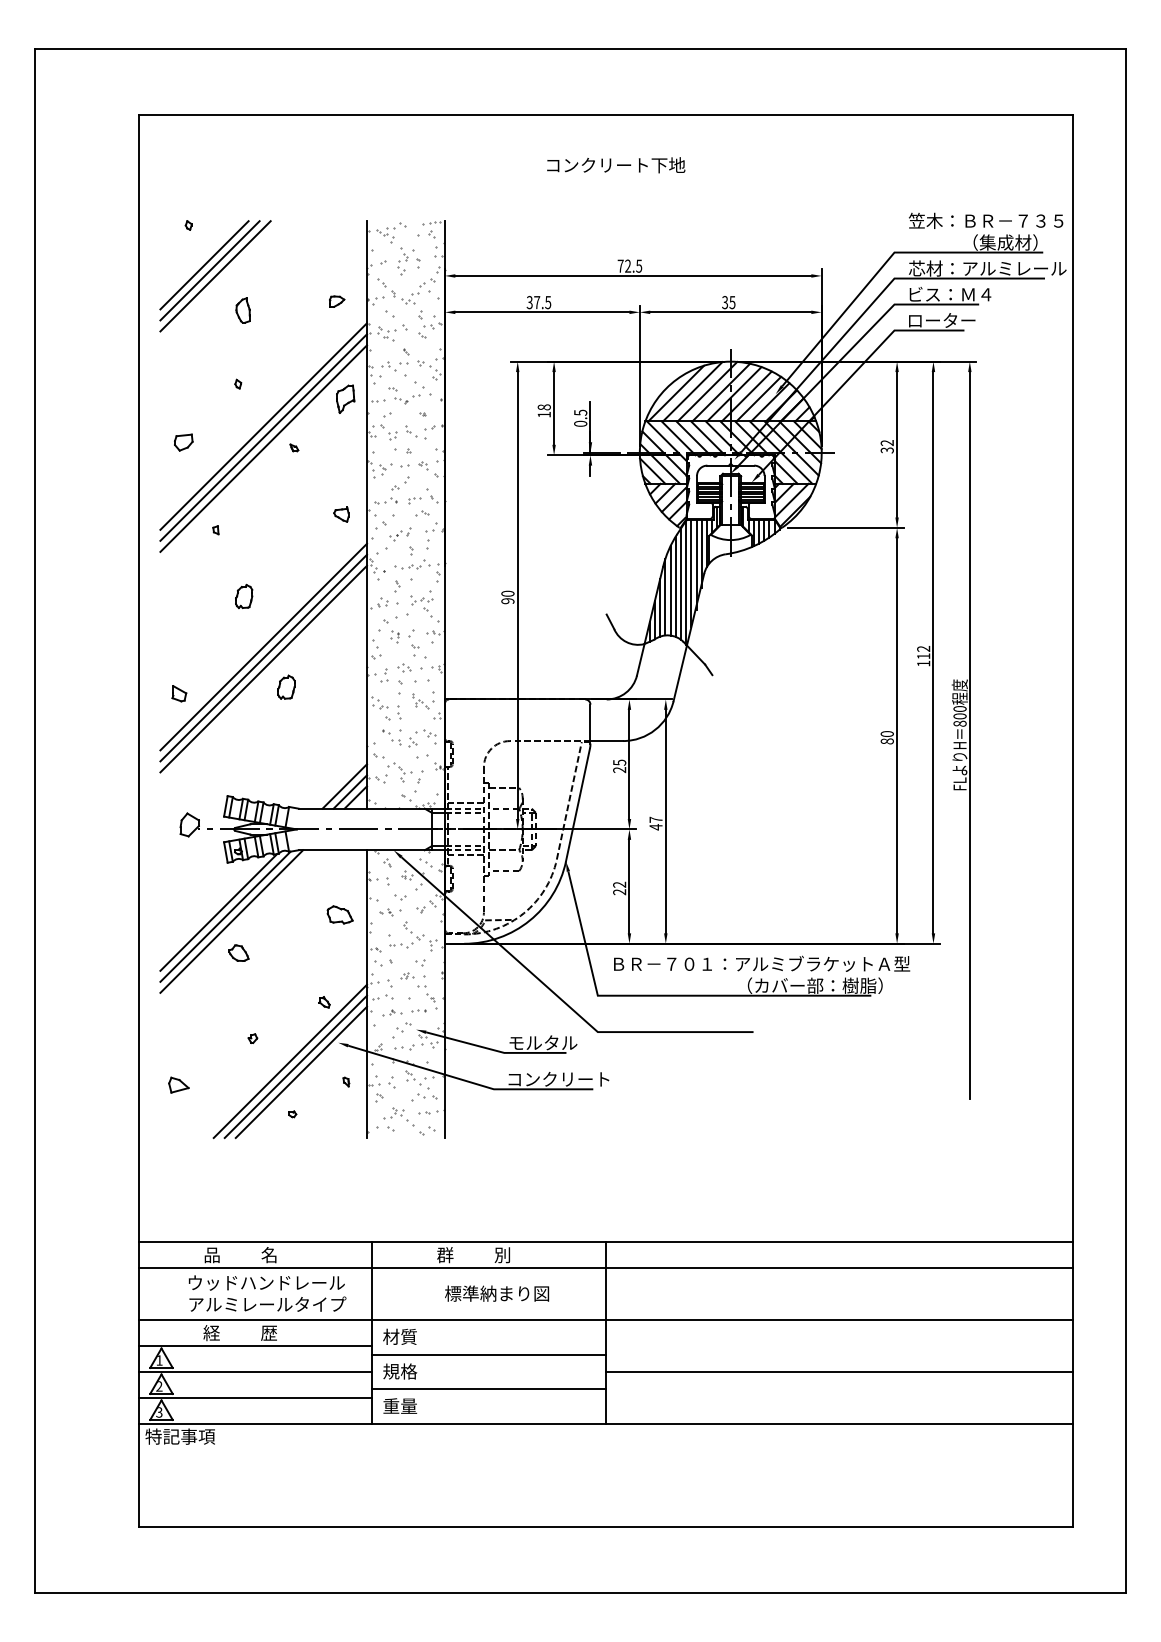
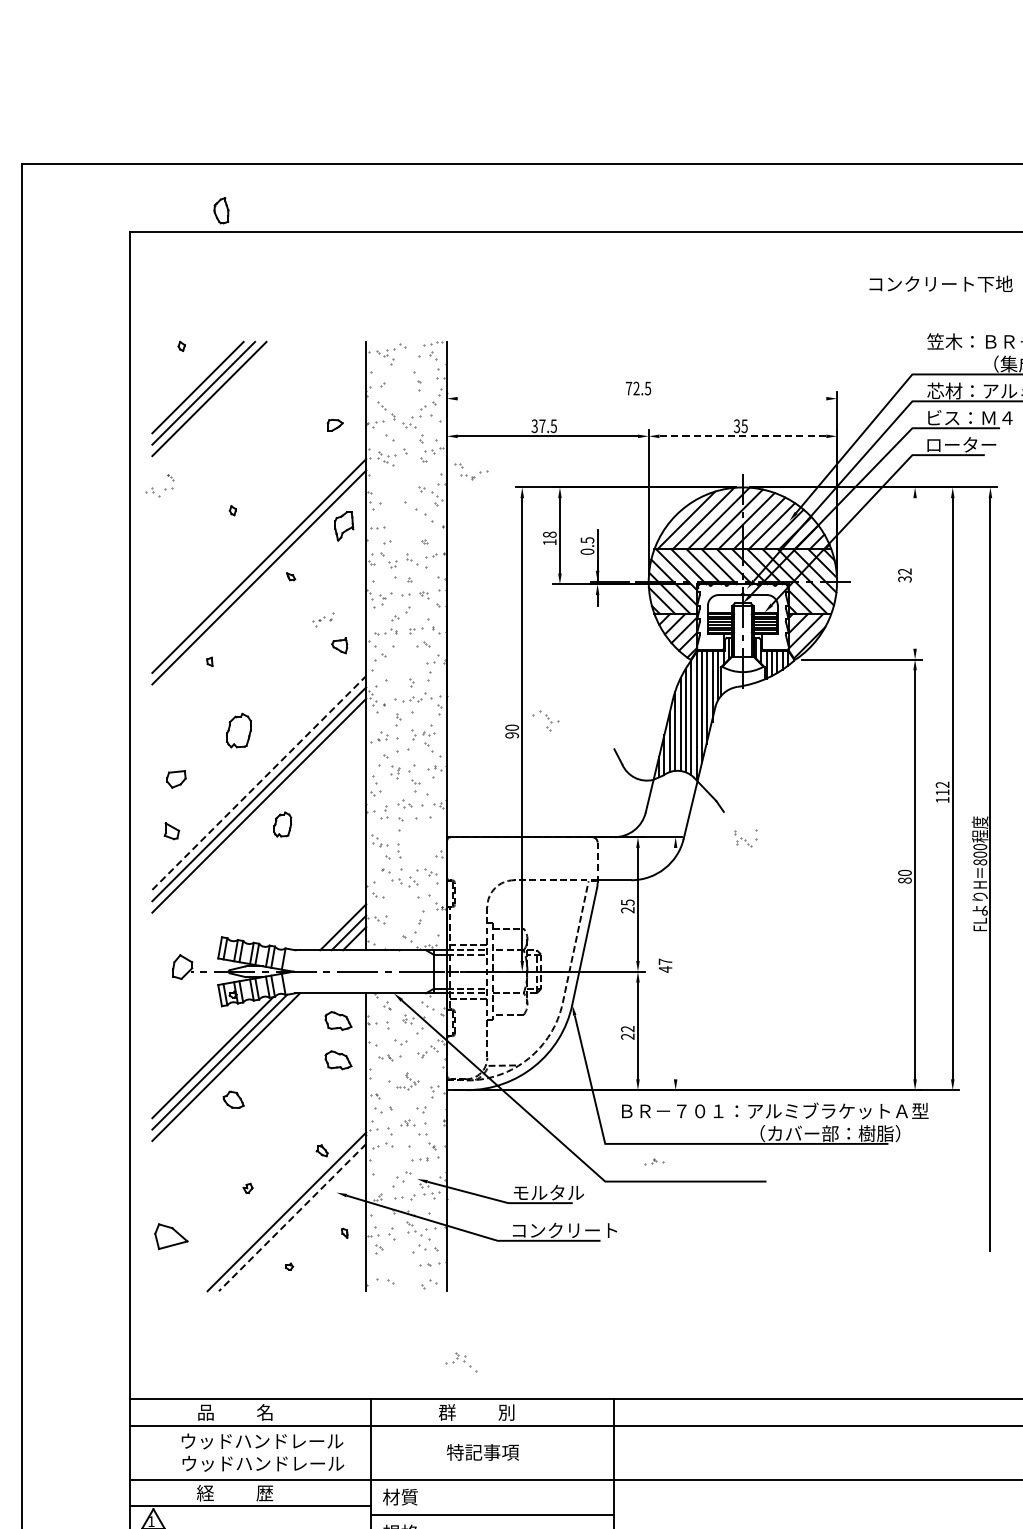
text: (616, 165) -> (941, 284), moved
part: (402, 261) -> (402, 383), removed
line: (633, 275) -> (642, 398), removed
part: (242, 310) -> (220, 210), moved
line: (730, 312) -> (742, 436), solid -> dashed
part: (395, 359) -> (159, 485), moved
part: (404, 395) -> (471, 471), moved
line: (263, 426) -> (259, 554), removed
part: (183, 442) -> (176, 779), moved
line: (897, 444) -> (915, 573), removed
part: (400, 534) -> (323, 619), moved
part: (244, 596) -> (239, 730), size x1.4
line: (264, 646) -> (260, 782), solid -> dashed
part: (423, 700) -> (745, 838), moved
line: (590, 723) -> (597, 862), solid -> dashed
part: (399, 772) -> (545, 721), moved
line: (665, 821) -> (675, 963), removed
part: (339, 876) -> (337, 1020), added
part: (406, 934) -> (407, 1080), size x0.6
part: (392, 1012) -> (654, 1161), moved
line: (295, 1066) -> (292, 1217), solid -> dashed
line: (301, 1072) -> (298, 1223), removed
part: (178, 1084) -> (171, 1235), size x1.6
part: (398, 1116) -> (460, 1362), moved
text: (497, 1293) -> (501, 1452), 標準納まり図 -> 特記事項
text: (267, 1304) -> (263, 1463), アルミレールタイプ -> ウッドハンドレール

